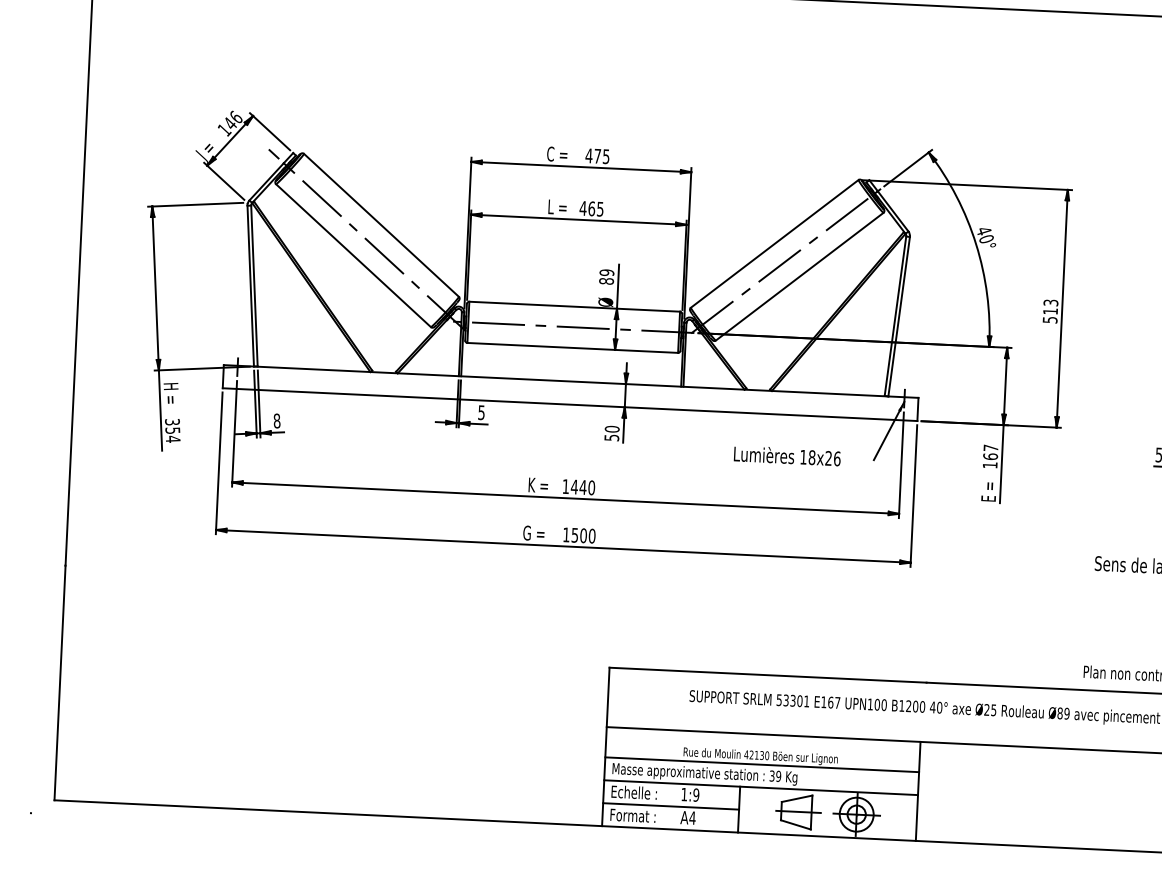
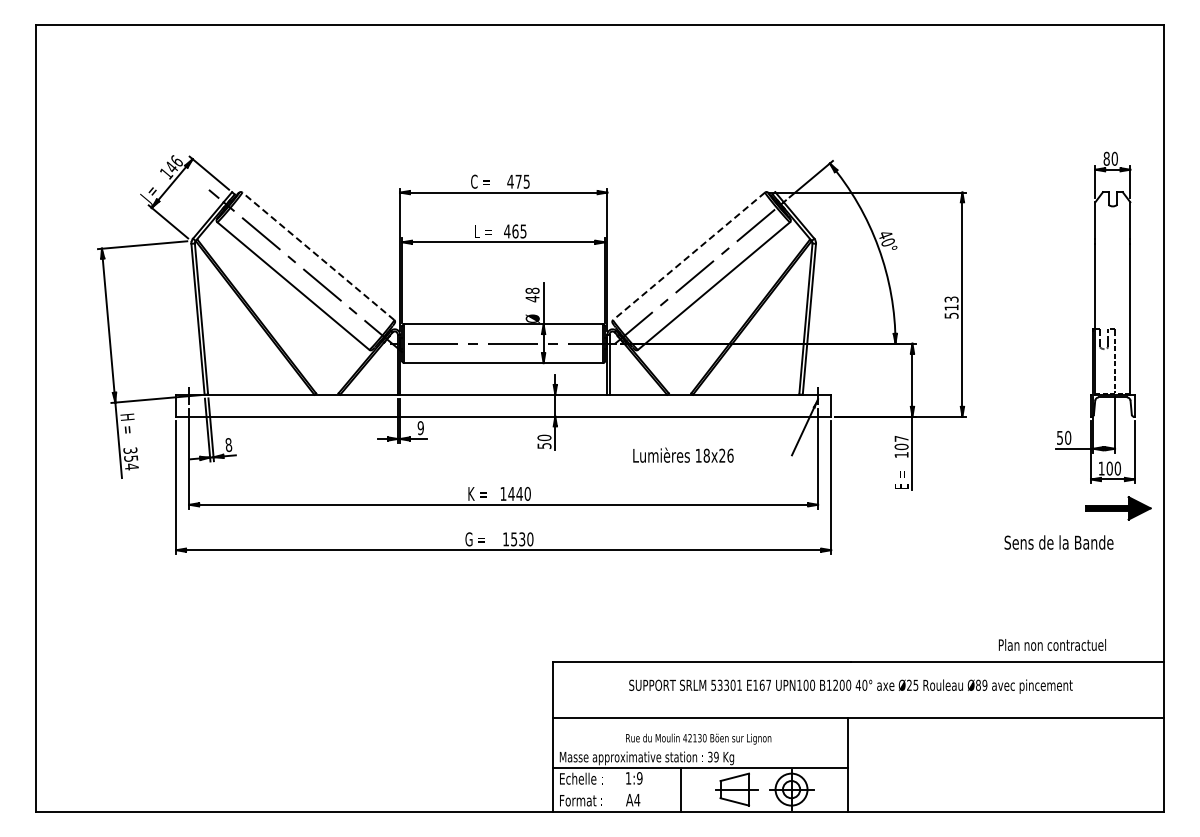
line: (380, 224) -> (317, 255), solid -> dashed
line: (774, 244) -> (688, 256), solid -> dashed
text: (606, 276) -> (532, 294), 89 -> 48
text: (481, 412) -> (420, 427), 5 -> 9
text: (787, 455) -> (683, 454), moved
text: (990, 456) -> (901, 446), 167 -> 107
text: (583, 535) -> (522, 539), 1500 -> 1530
line: (762, 764) -> (700, 746), removed
line: (671, 806) -> (616, 790), removed

